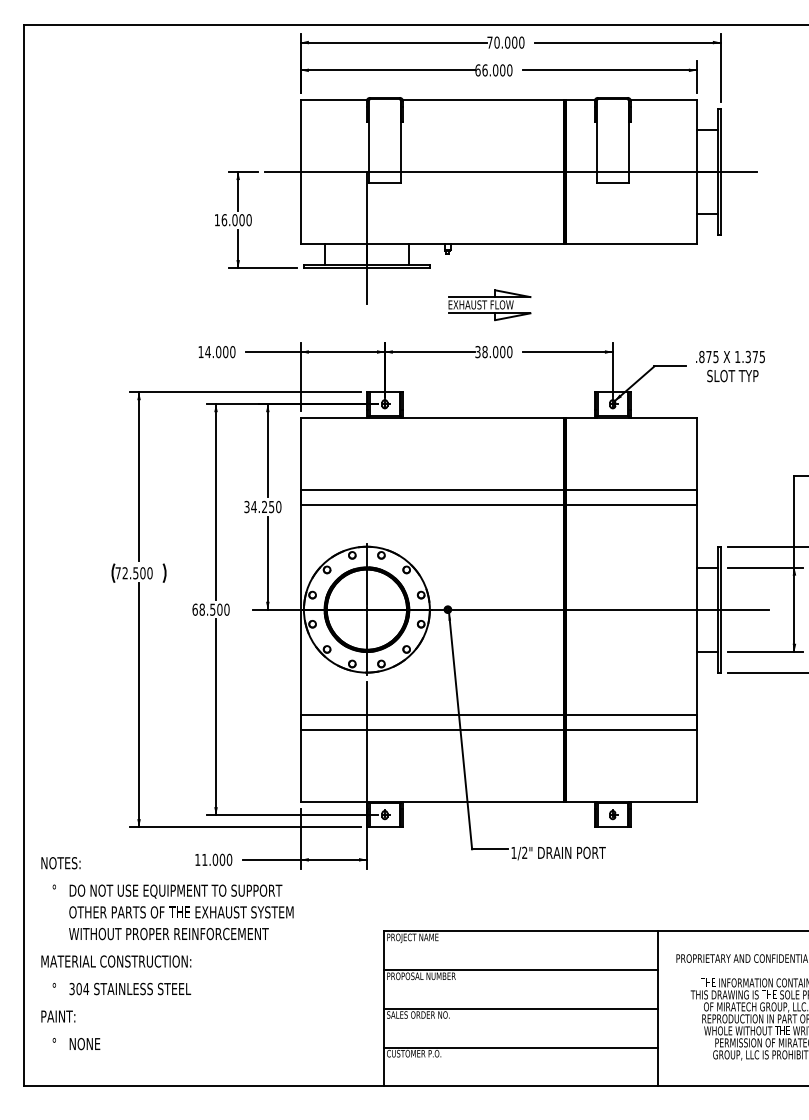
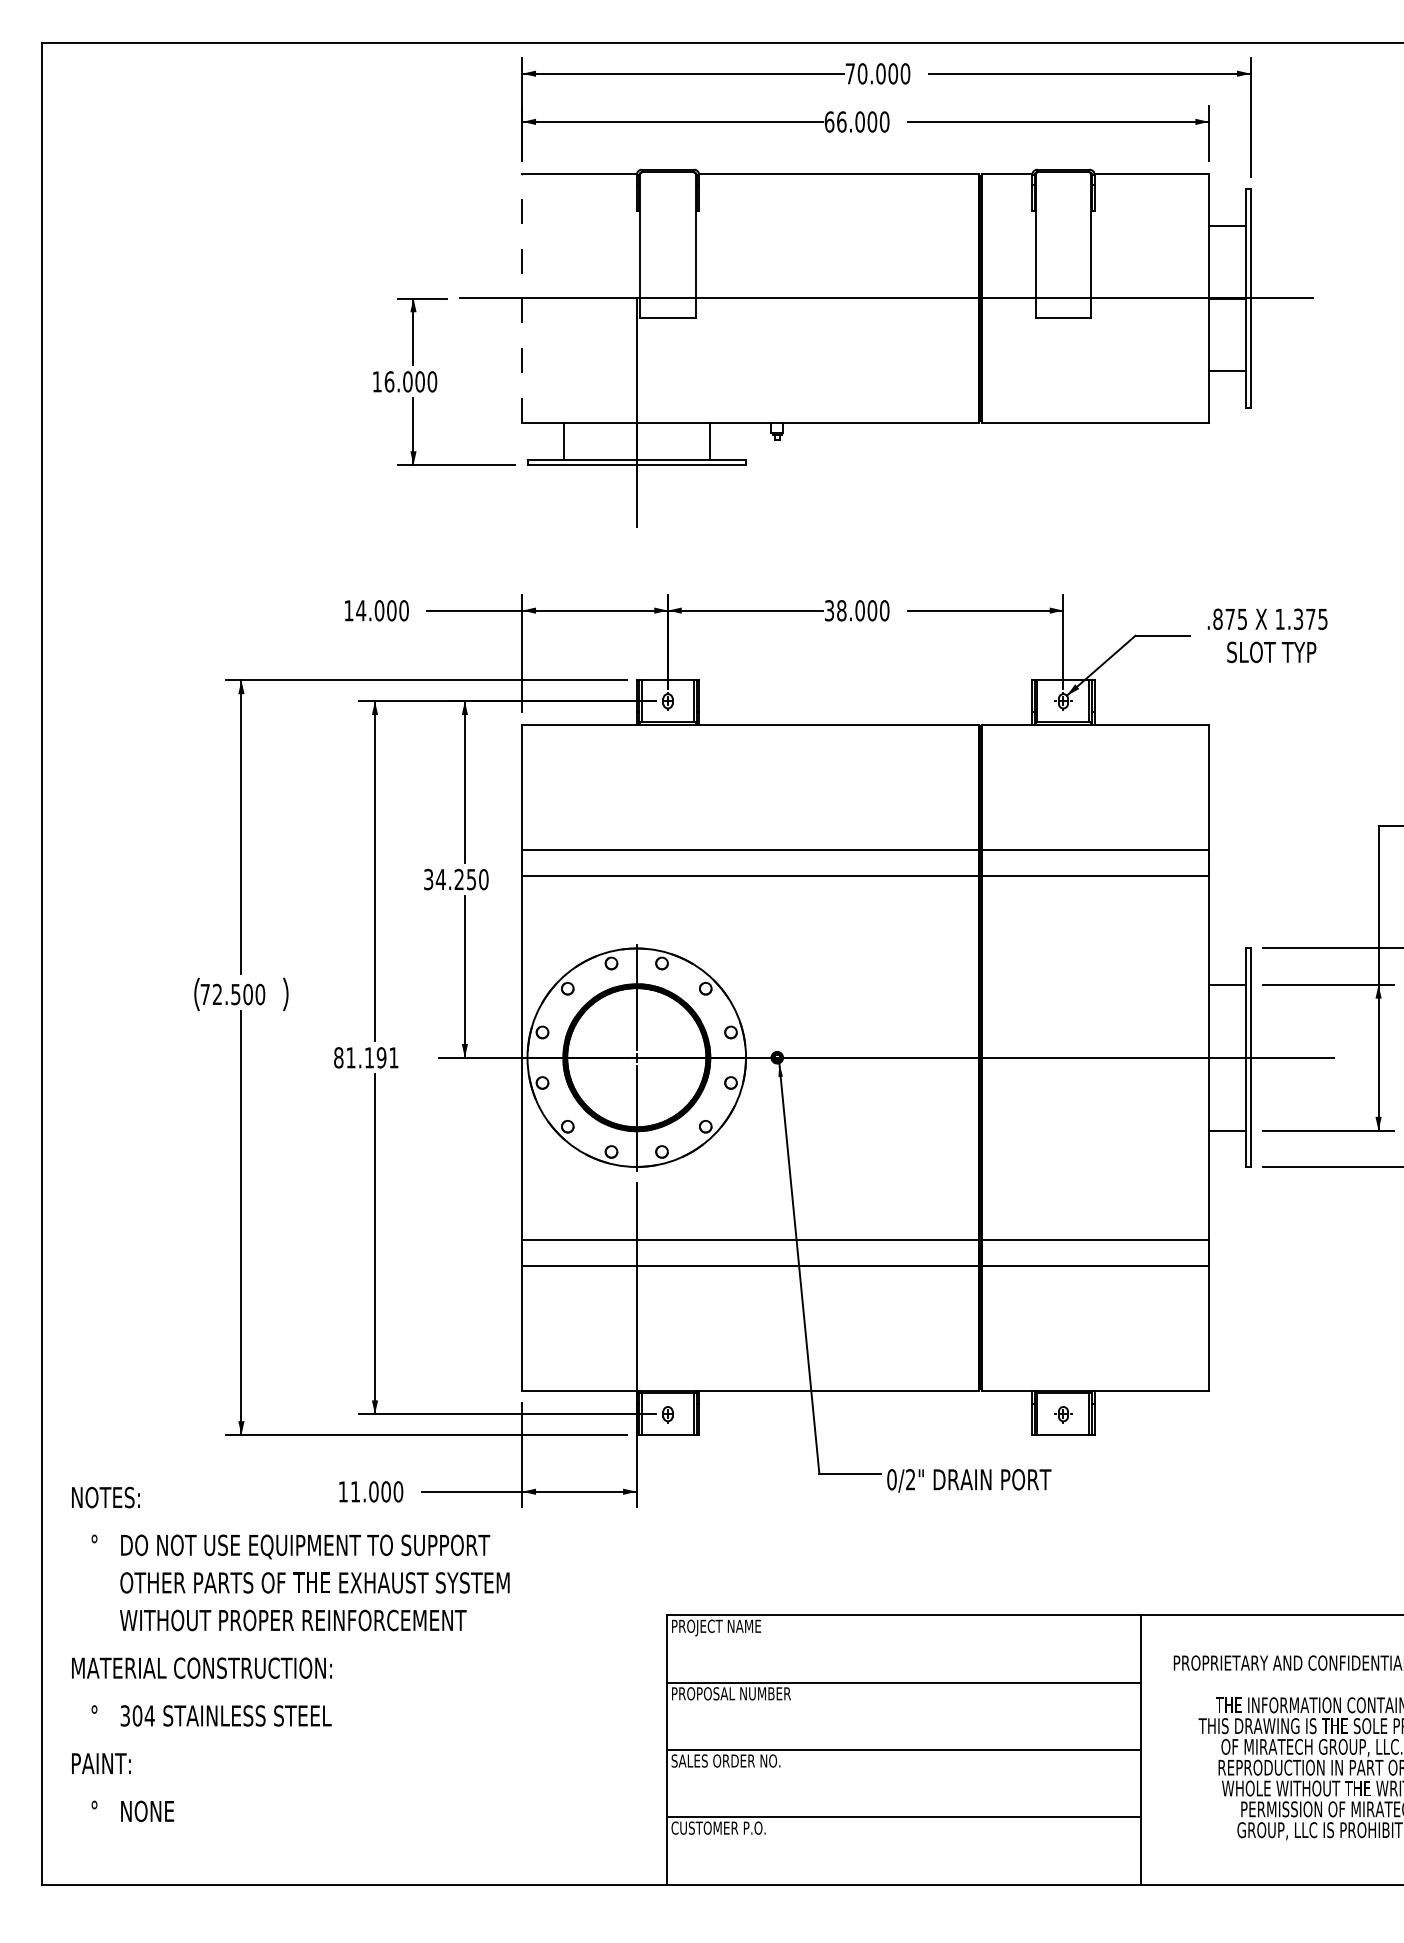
line: (300, 172) -> (521, 299), solid -> dashed
part: (489, 305) -> (849, 529), removed
text: (210, 609) -> (365, 1057), 68.500 -> 81.191
text: (513, 852) -> (891, 1479), 1/2" -> 0/2"

